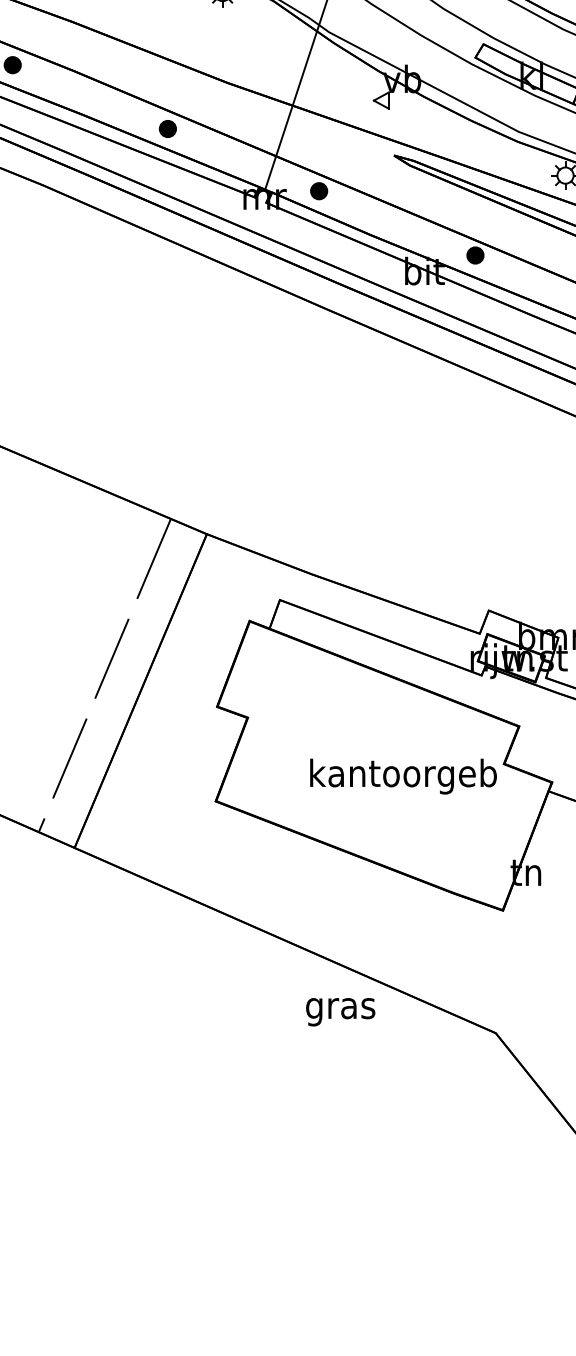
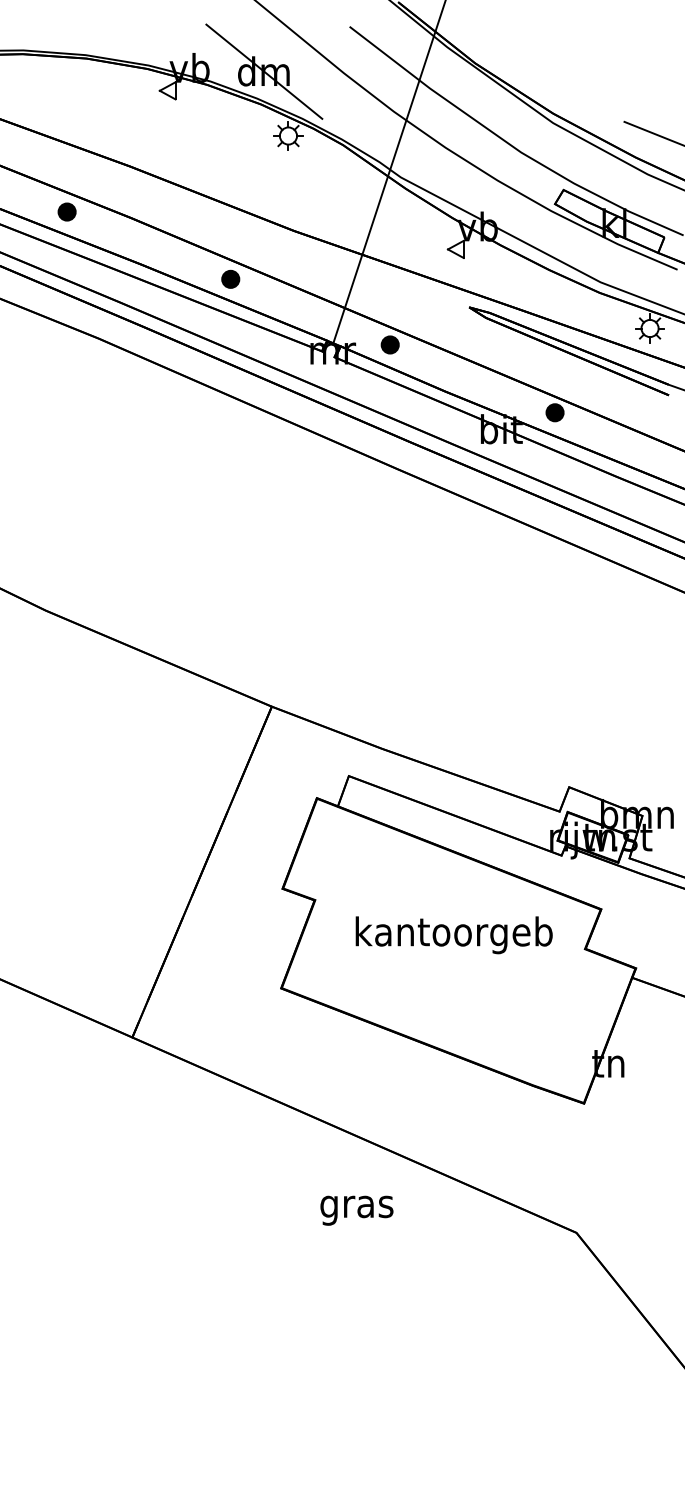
line: (104, 675) -> (201, 871), moved
text: (402, 776) -> (453, 935), moved
text: (340, 1011) -> (356, 1210), moved

